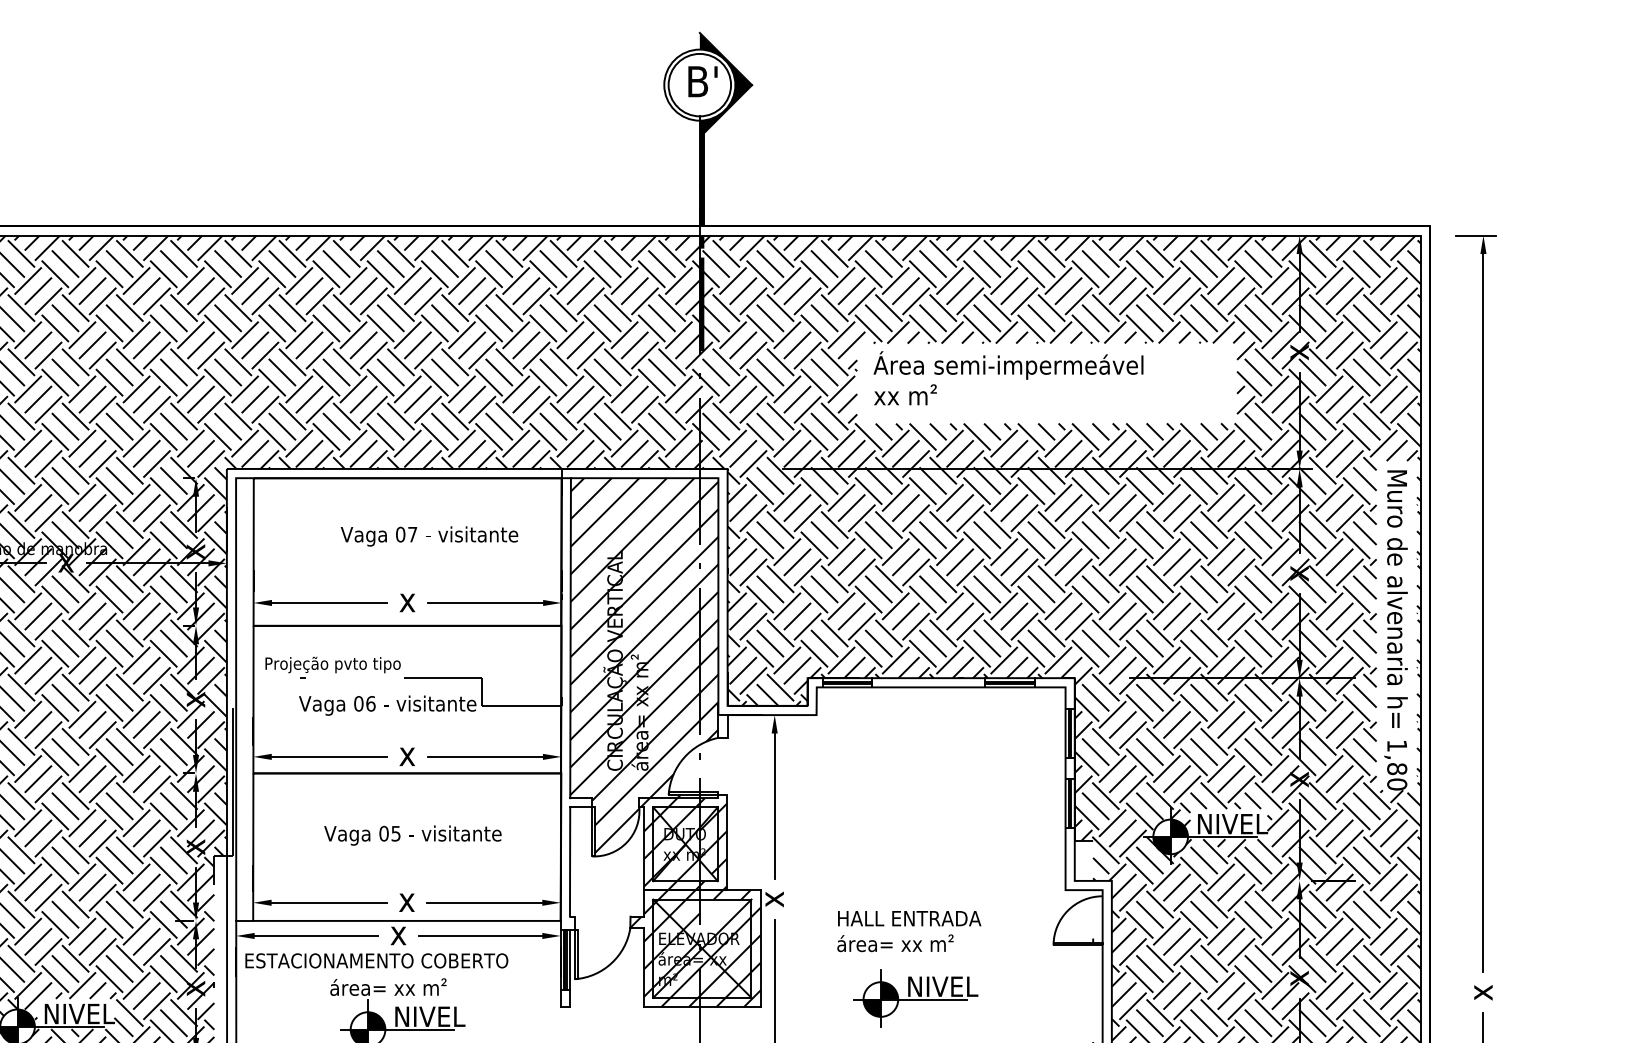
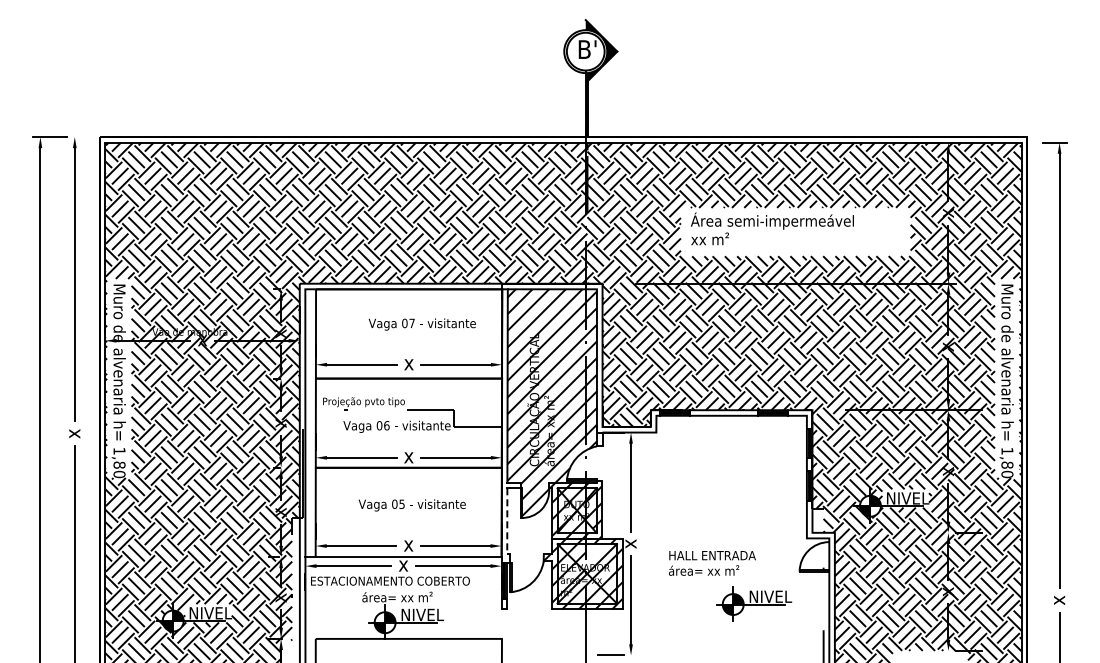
line: (570, 862) -> (507, 521), solid -> dashed
part: (916, 997) -> (754, 603), moved

